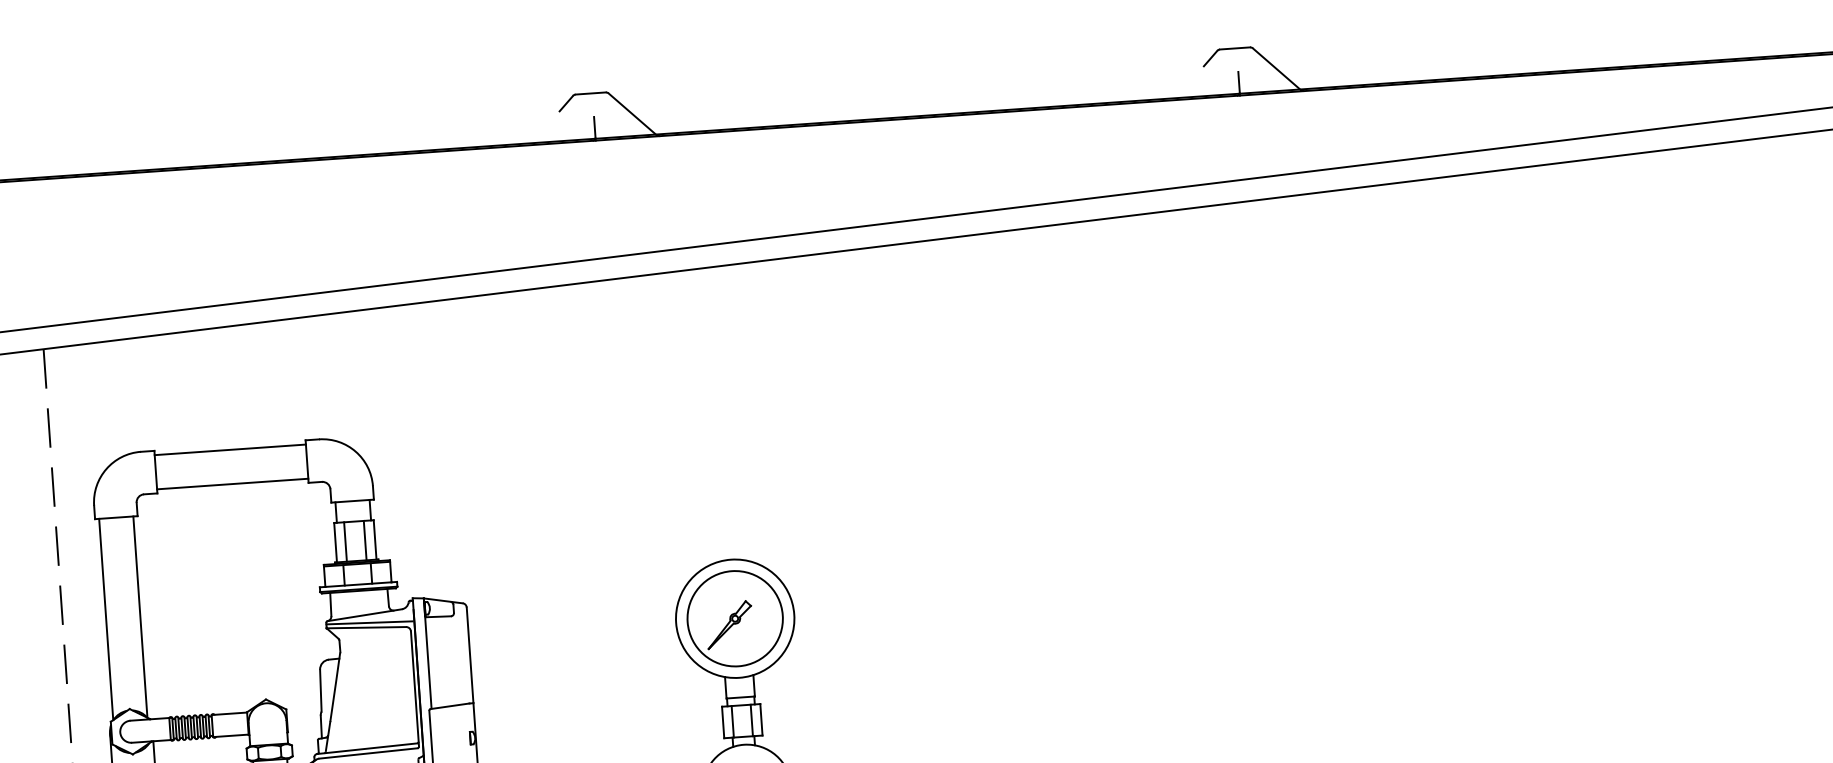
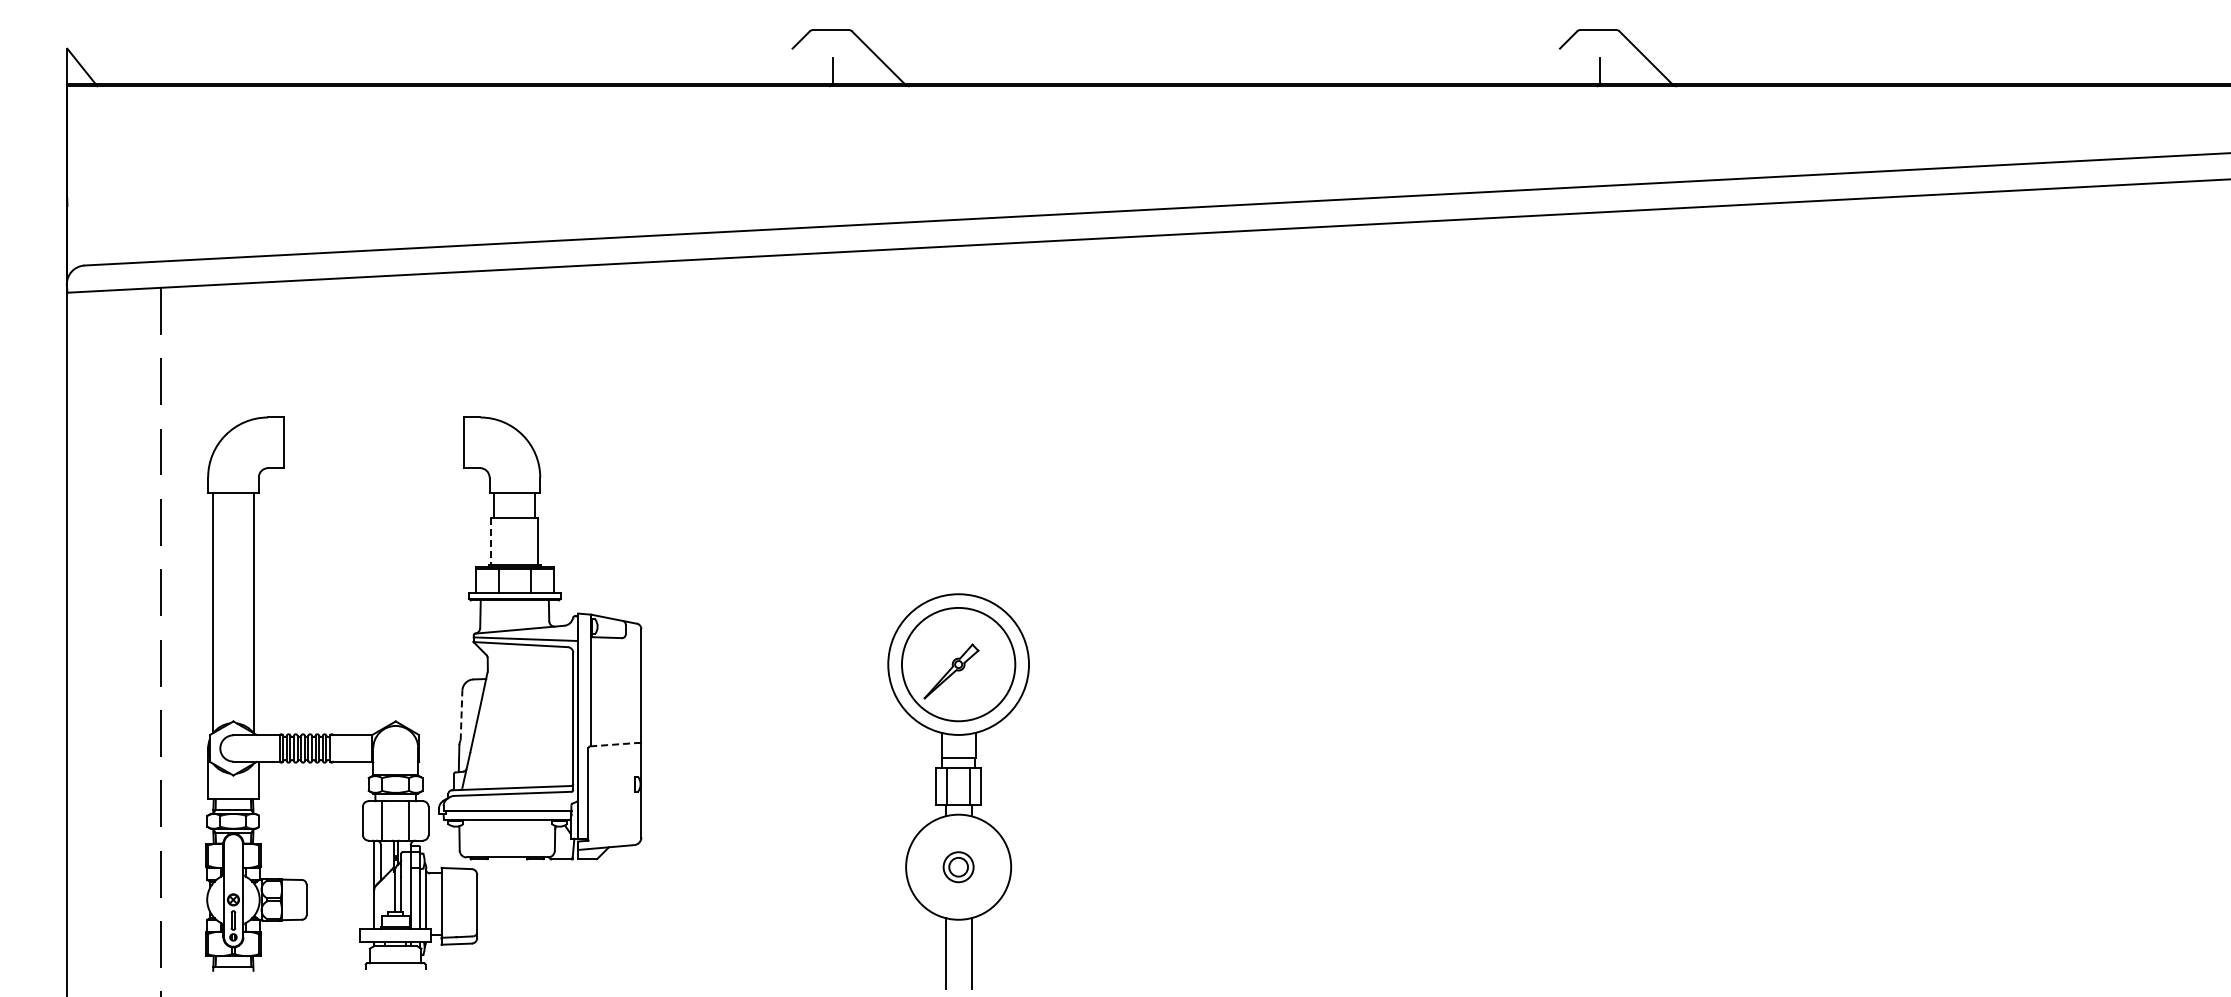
line: (230, 449) -> (374, 422), removed
line: (232, 484) -> (374, 463), removed
line: (365, 539) -> (526, 540), removed
line: (345, 541) -> (503, 540), removed
line: (335, 542) -> (491, 541), solid -> dashed
line: (320, 690) -> (461, 715), solid -> dashed
line: (450, 706) -> (613, 744), solid -> dashed

